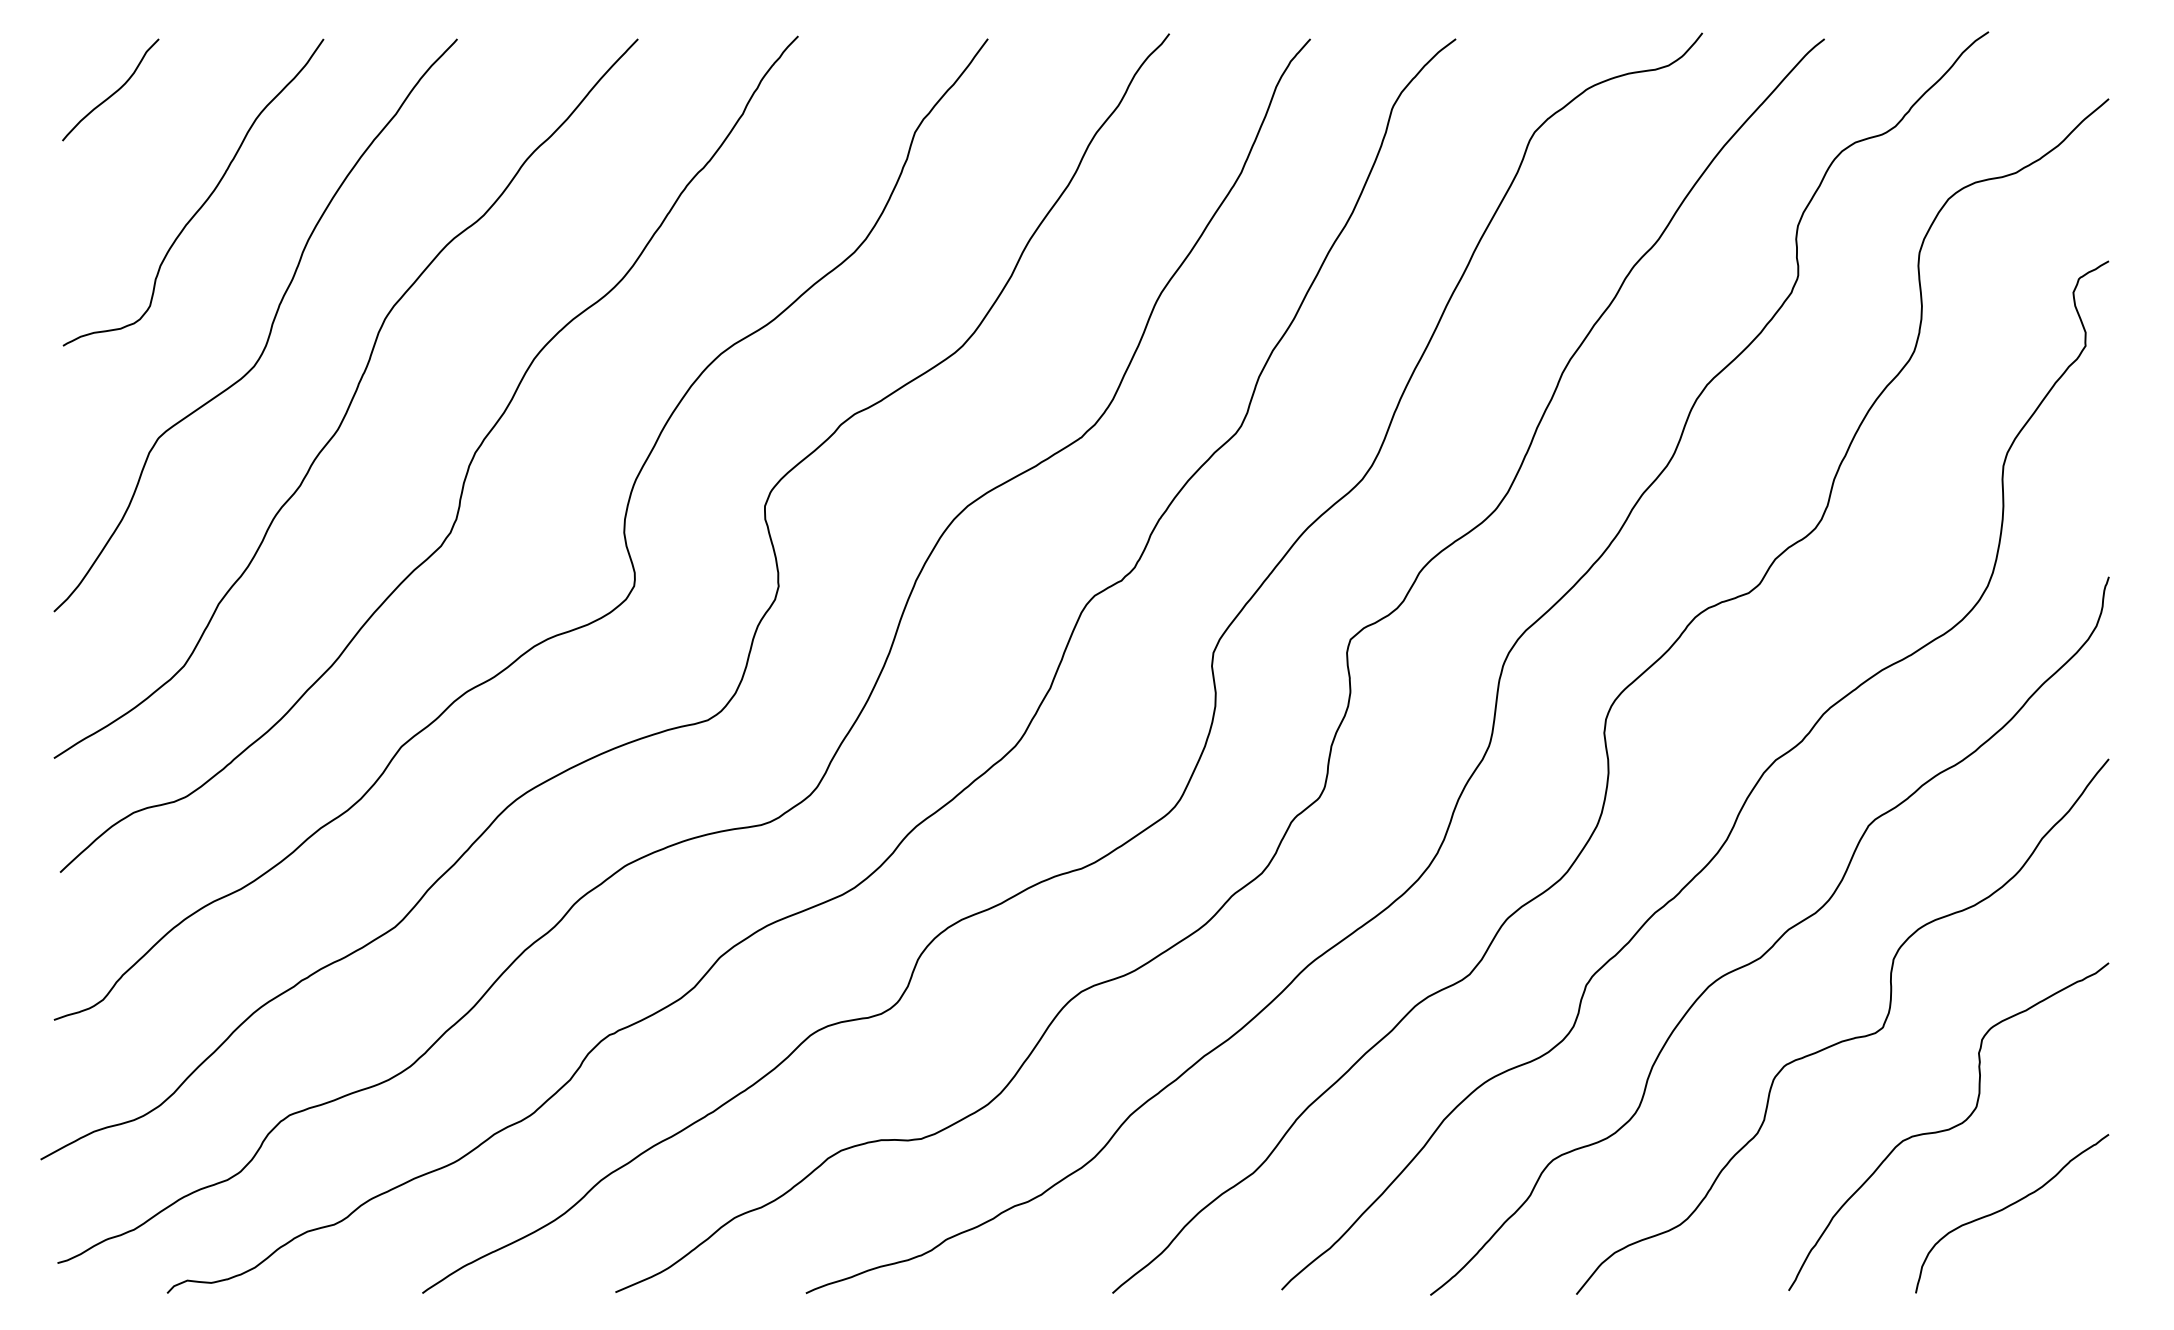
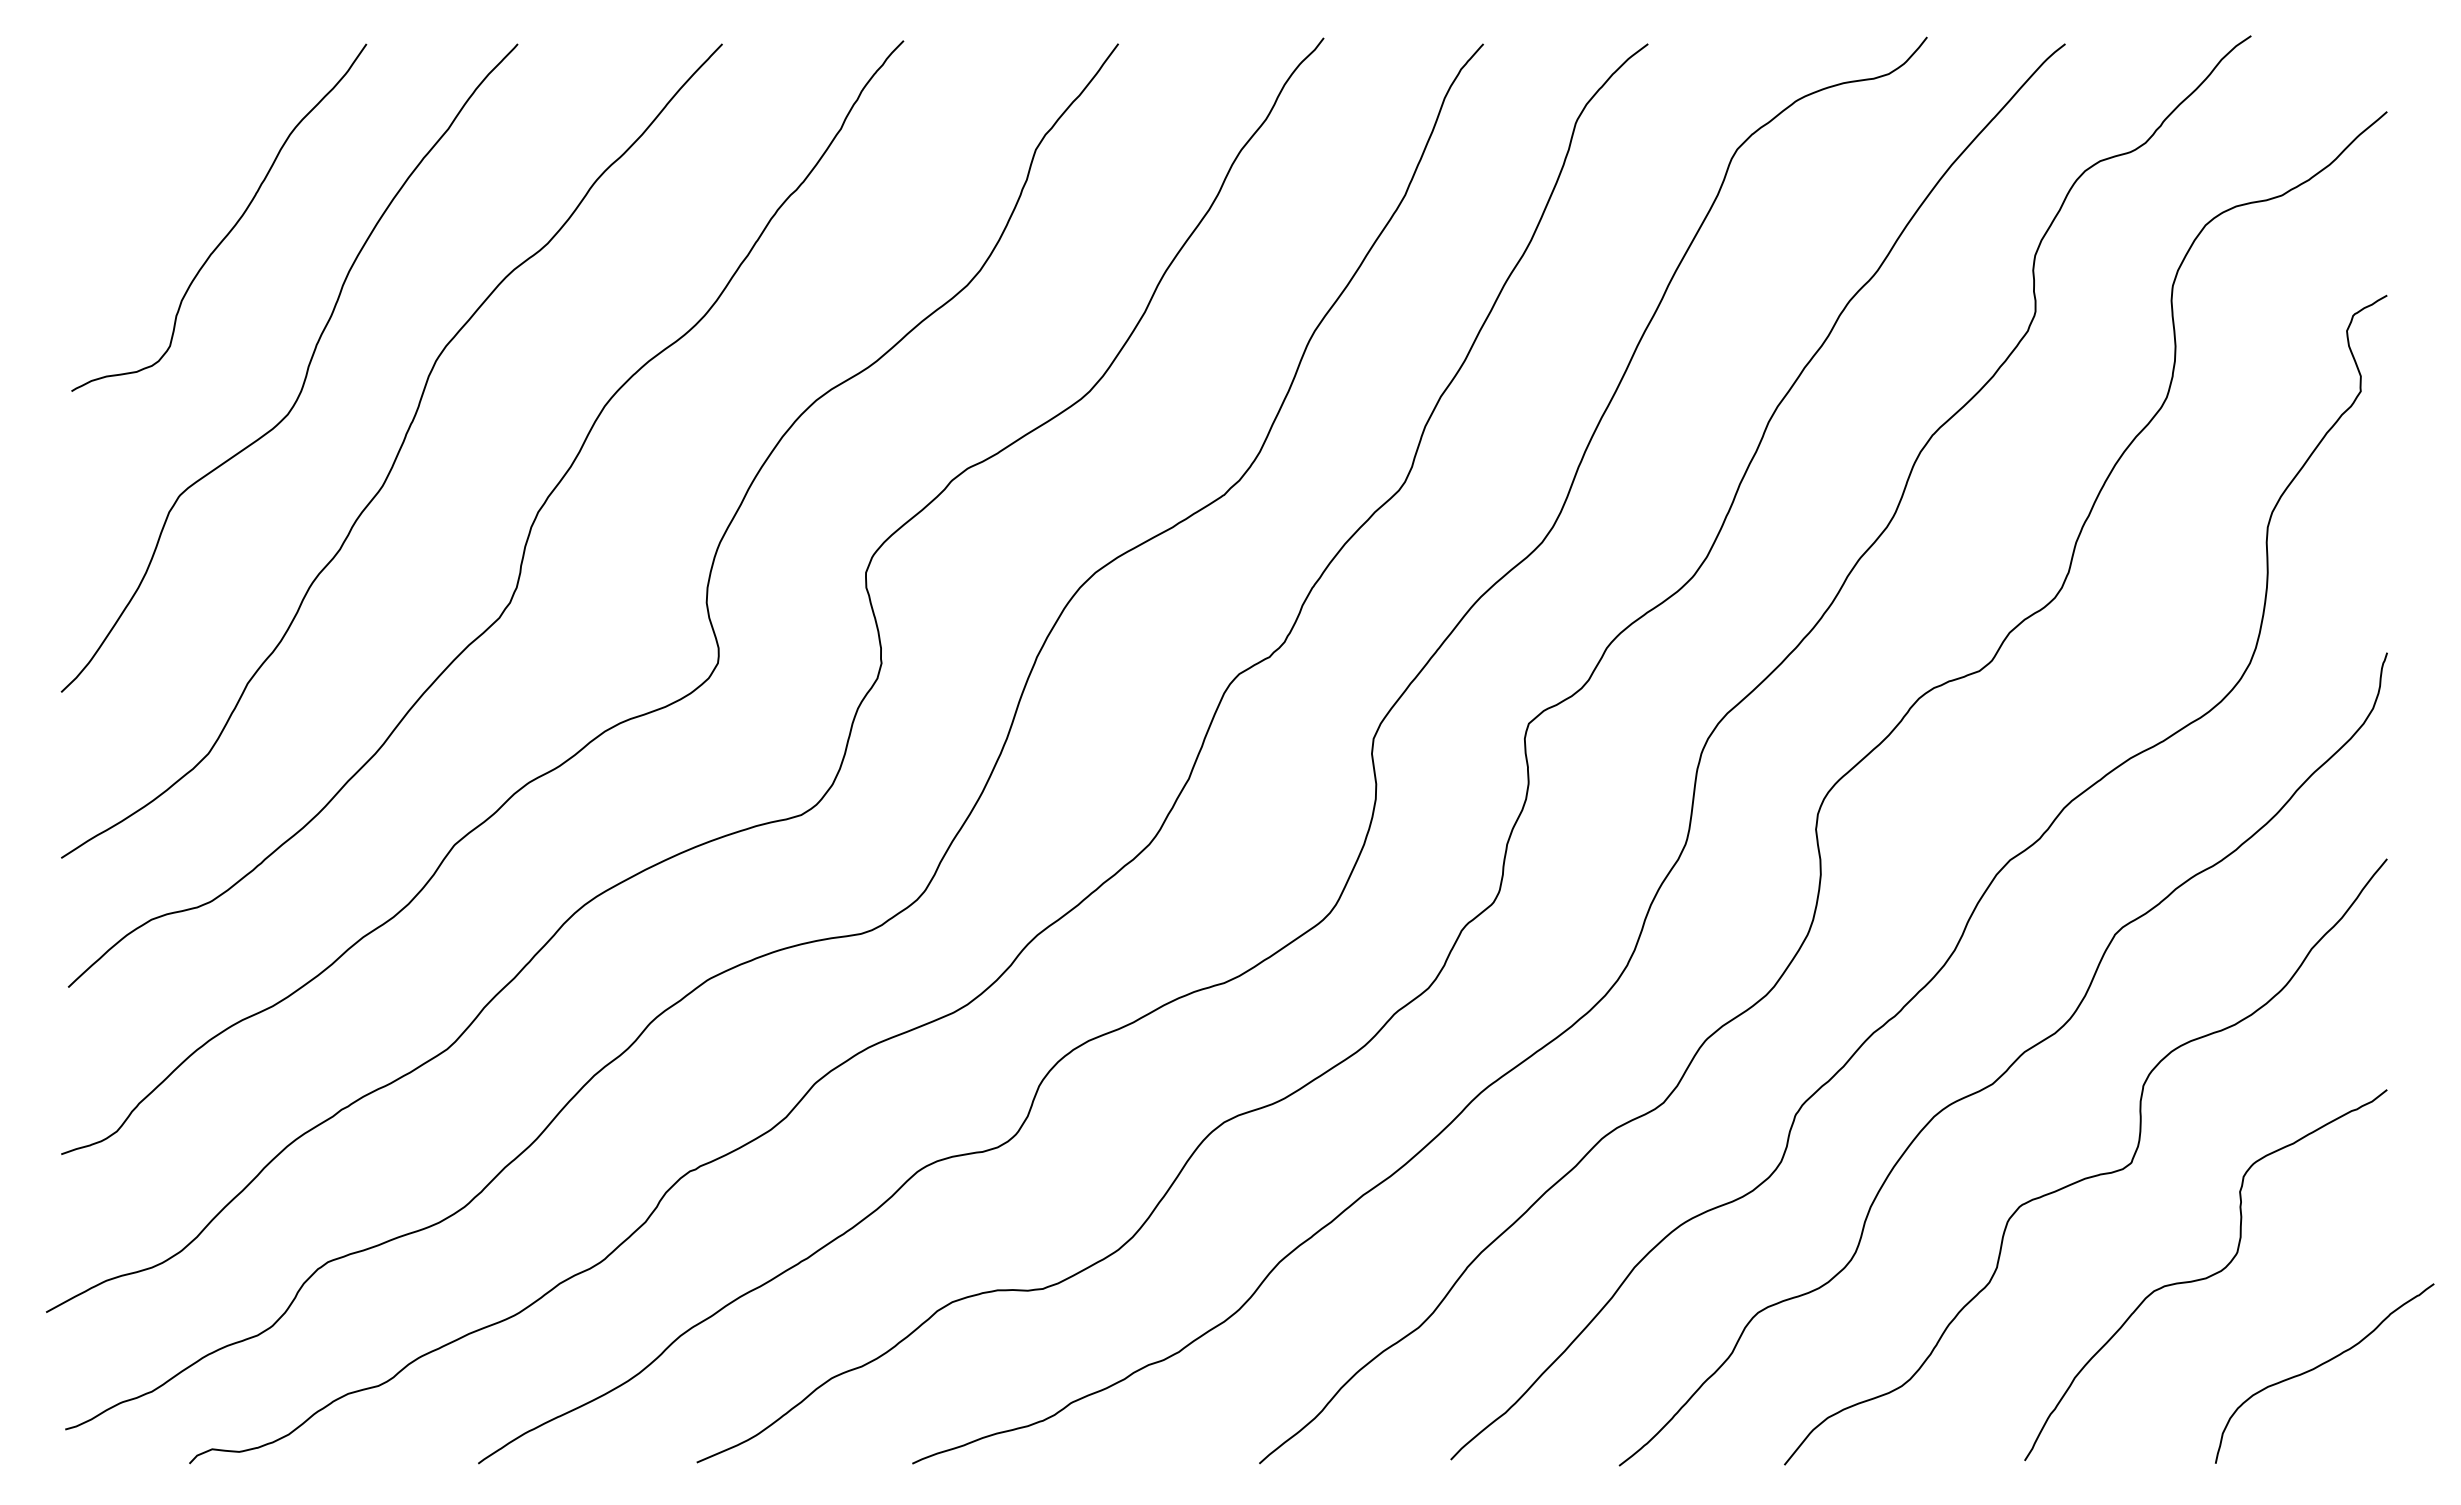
curve: (112, 93) -> (127, 105), removed
curve: (2008, 1207) -> (2320, 1366), moved

